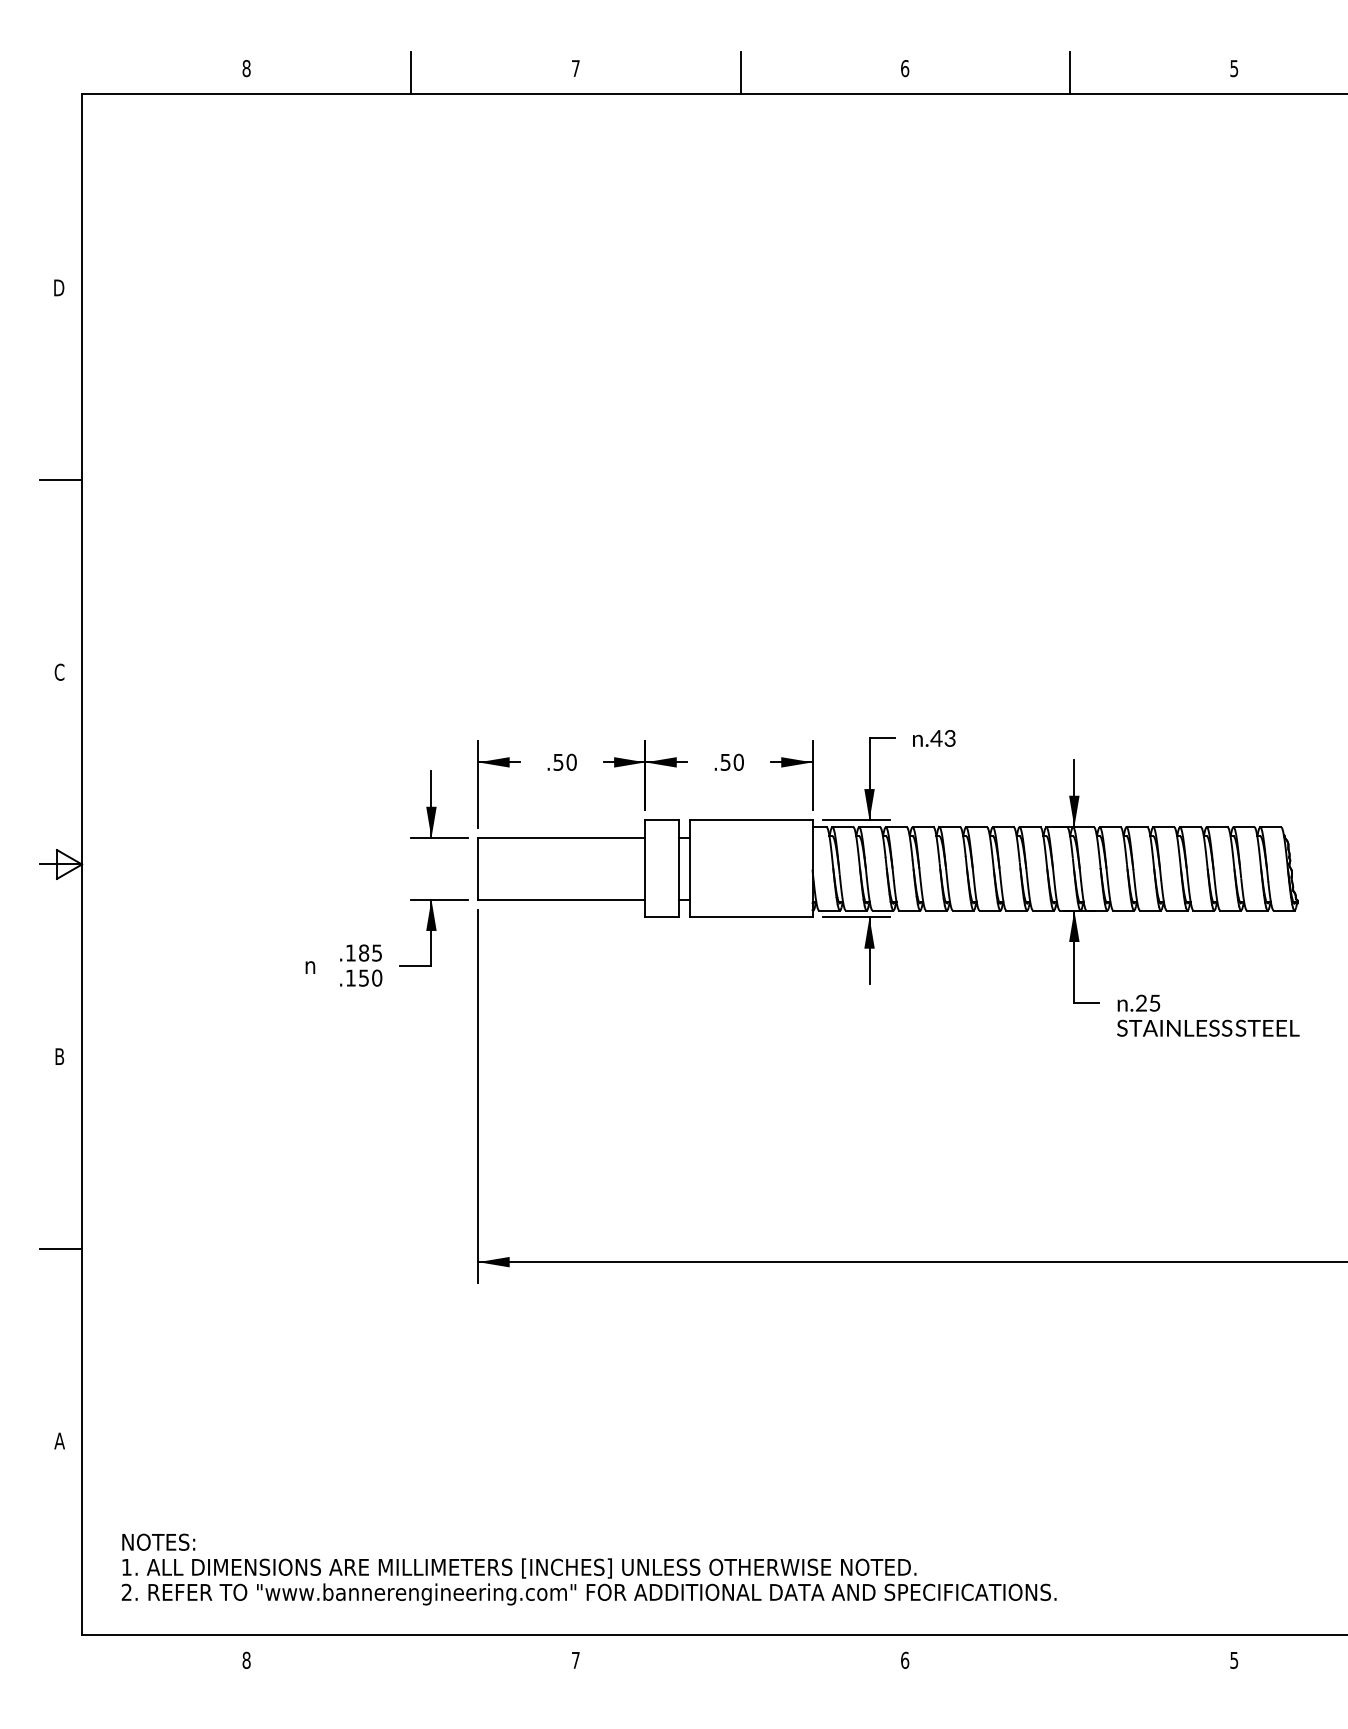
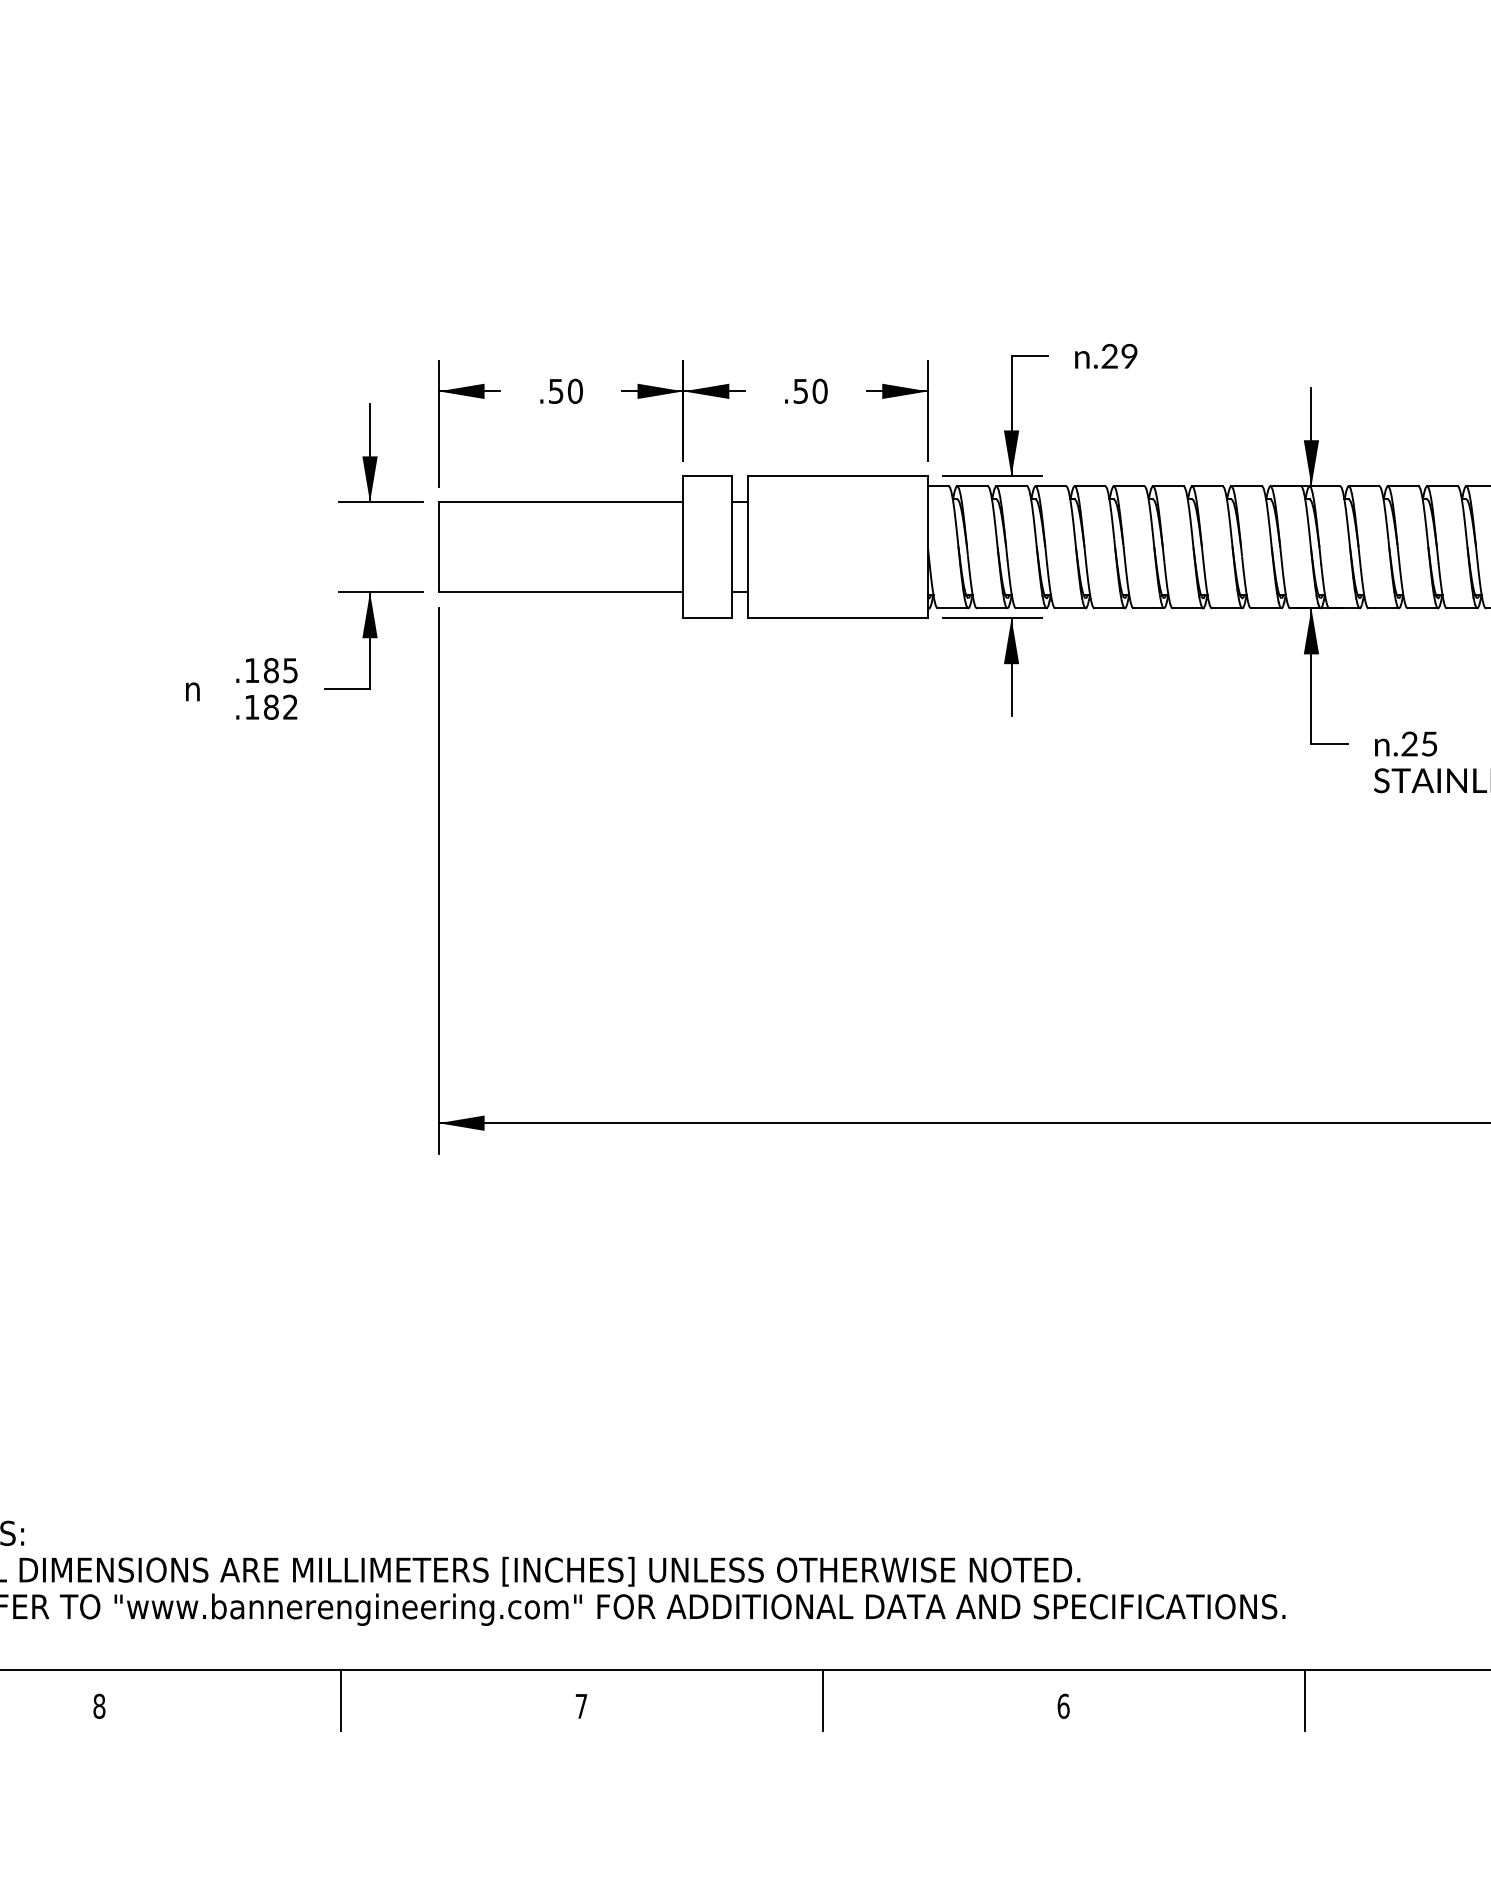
text: (942, 738) -> (1118, 356), .43 -> .29
text: (370, 977) -> (280, 706), .150 -> .182
line: (411, 1656) -> (340, 1700), added
line: (740, 1656) -> (822, 1700), added
line: (1069, 1656) -> (1304, 1700), added

